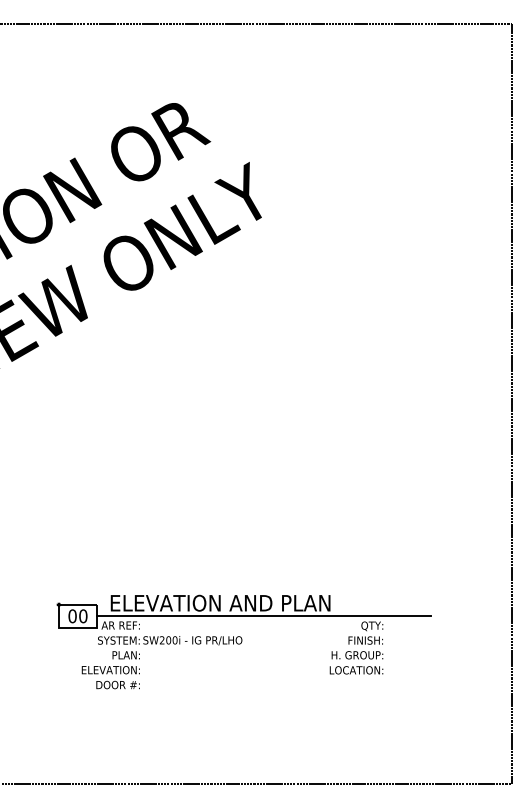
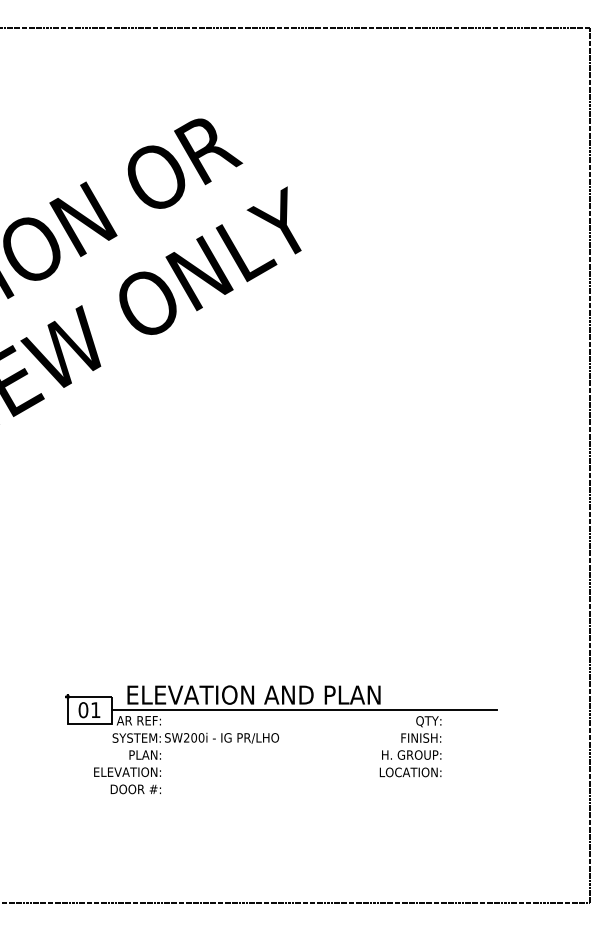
text: (83, 616) -> (95, 710), 00 -> 01

